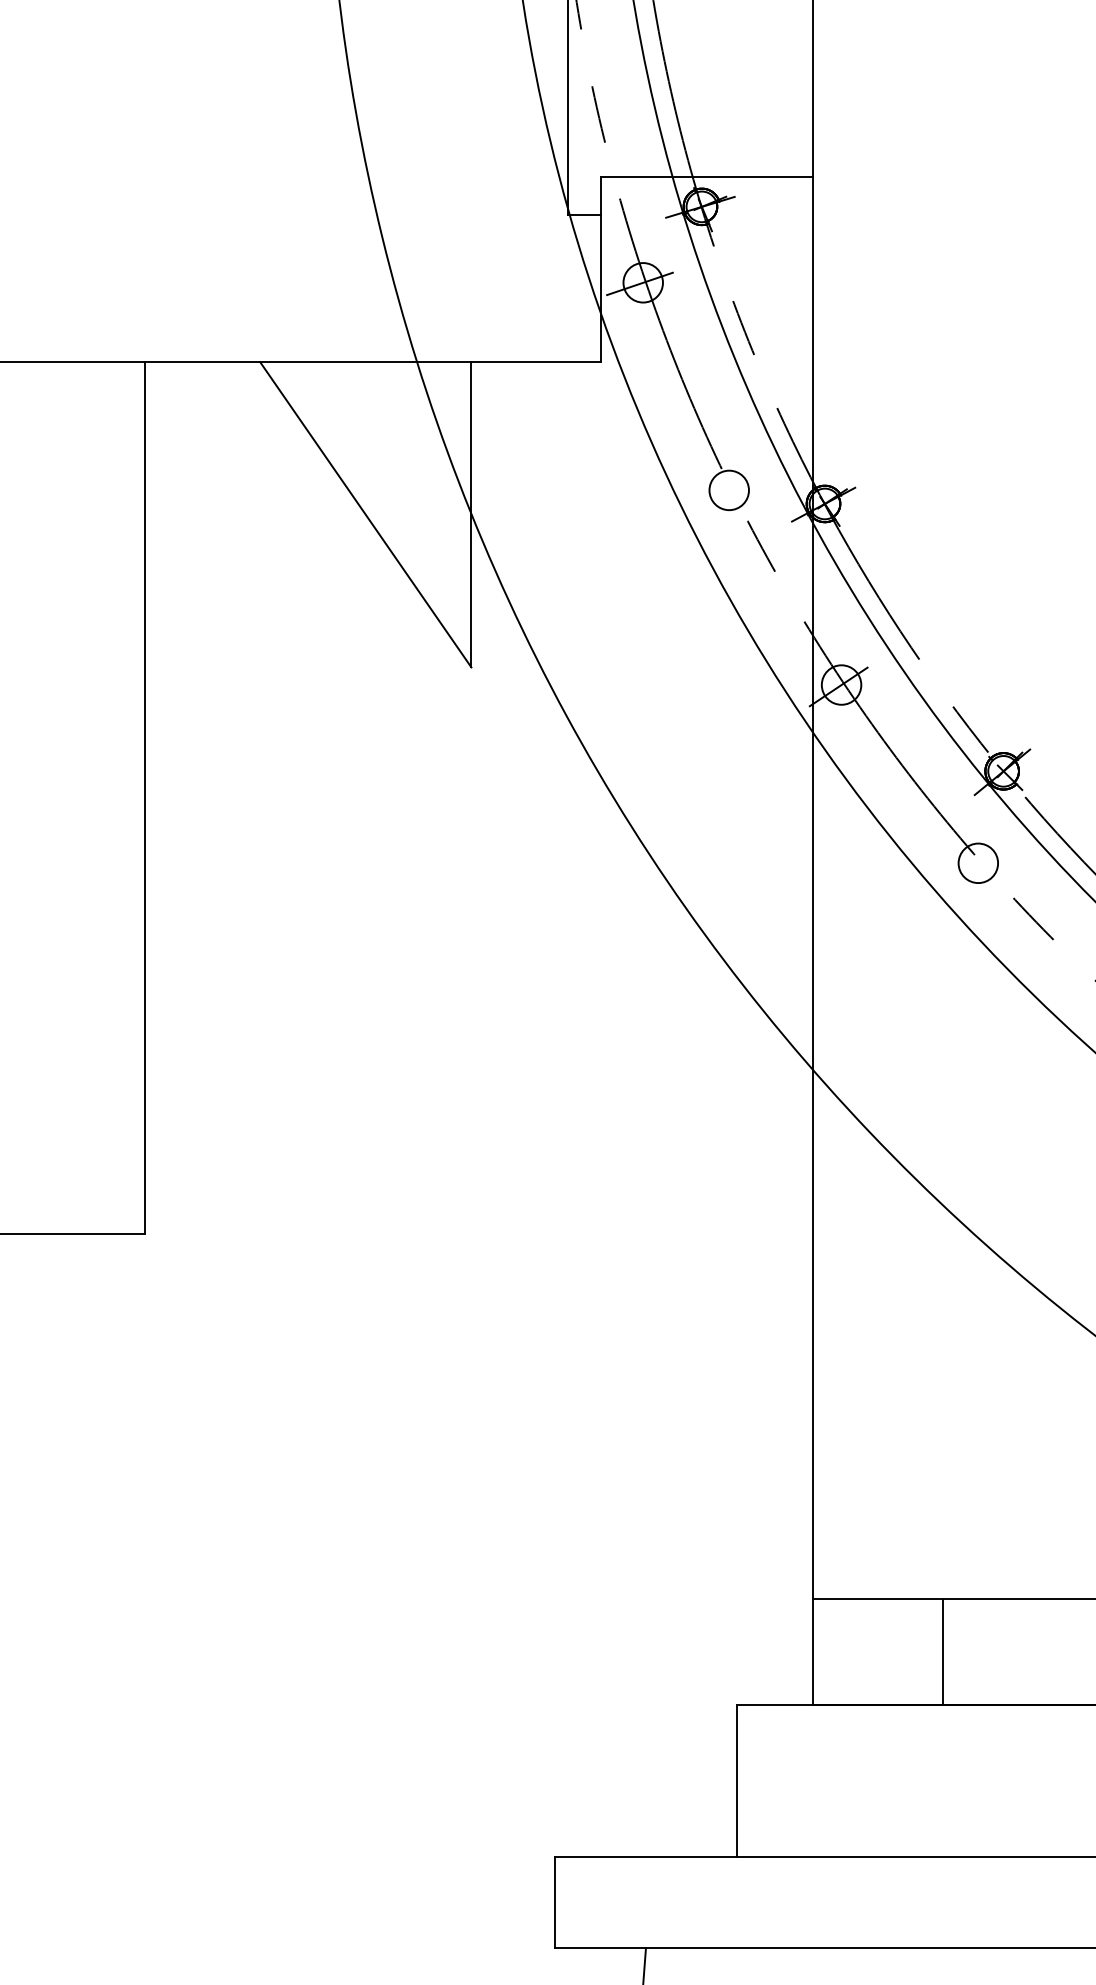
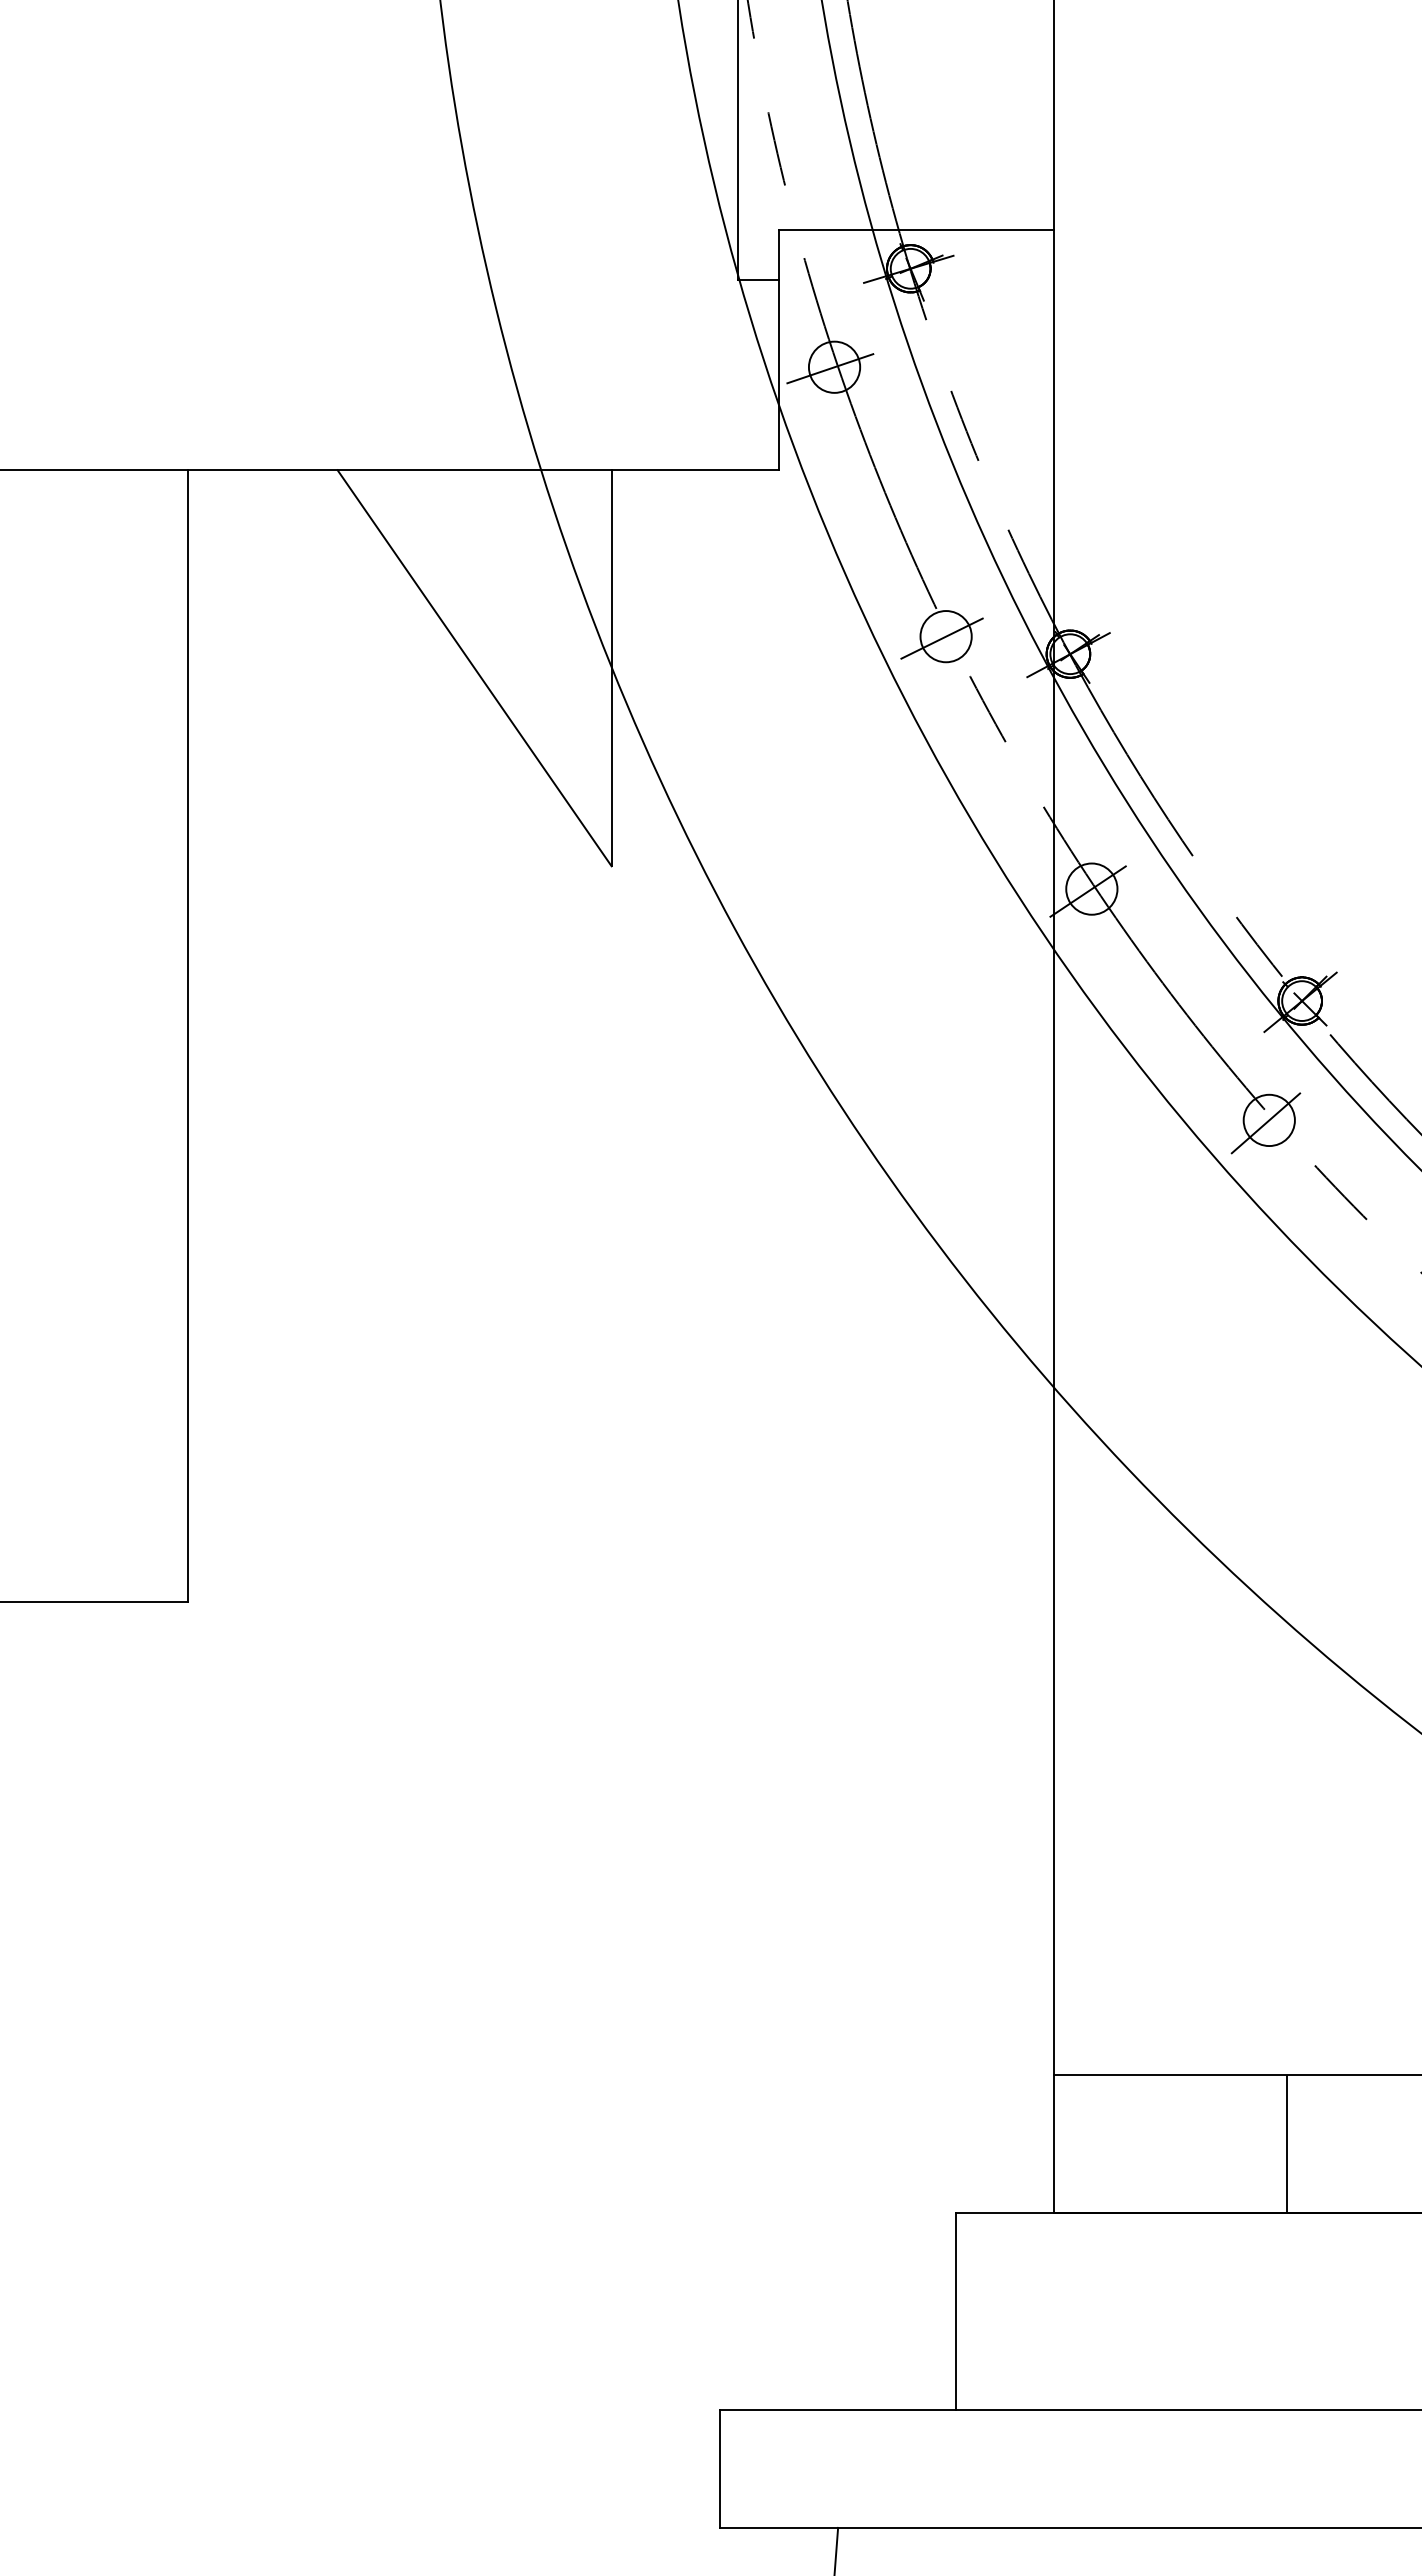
line: (725, 491) -> (941, 638), added
line: (975, 864) -> (1265, 1122), added
line: (942, 1651) -> (1286, 2143), moved

